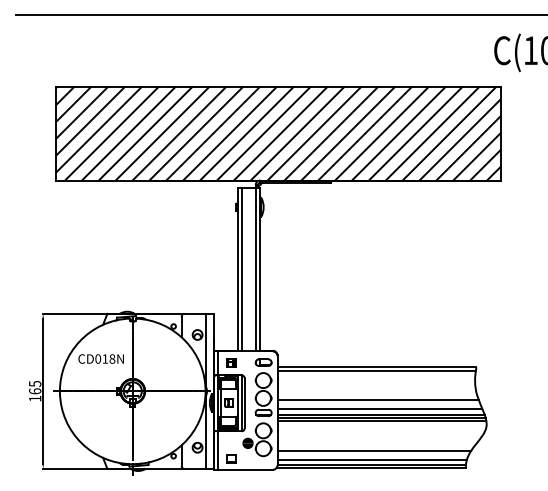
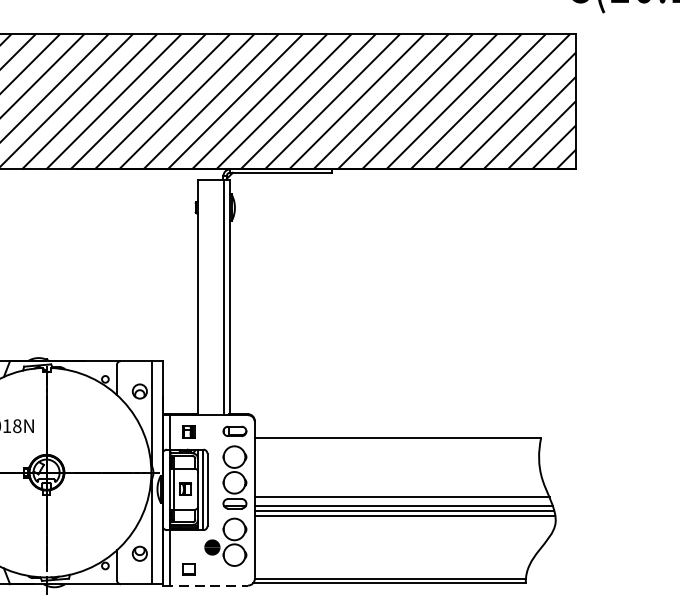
line: (242, 269) -> (204, 297), removed
line: (376, 371) -> (397, 444), removed
line: (377, 400) -> (398, 485), removed
line: (373, 451) -> (392, 559), removed
line: (371, 460) -> (390, 572), removed
line: (243, 469) -> (205, 585), solid -> dashed

